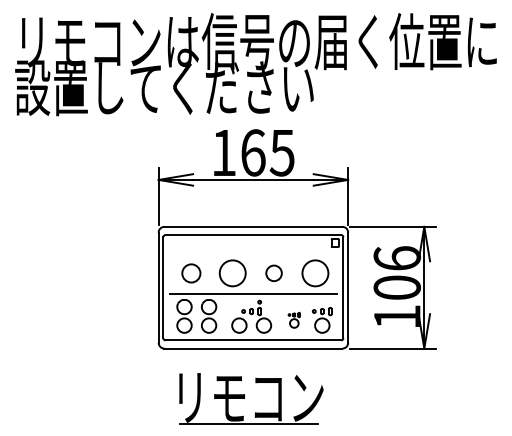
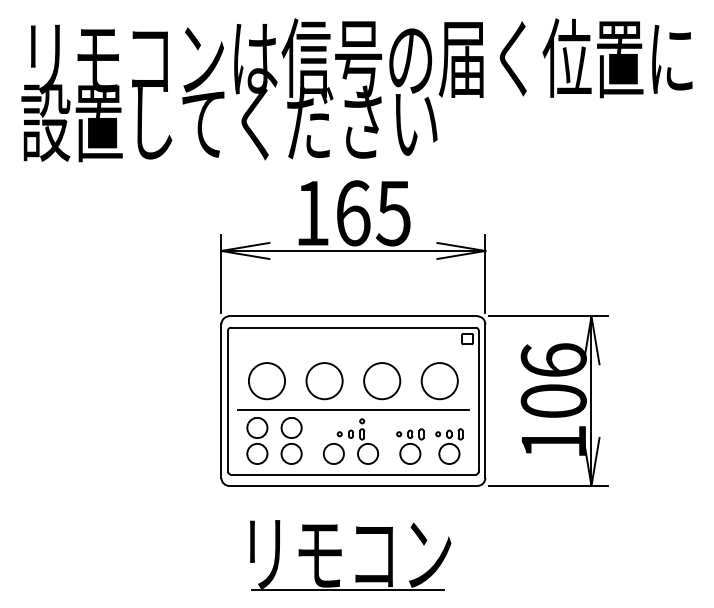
circle: (191, 273) -> (266, 381), size x1.43
circle: (274, 273) -> (382, 381), size x1.67
part: (294, 320) -> (410, 446), size x1.67

